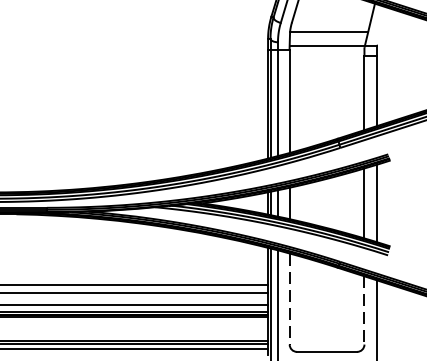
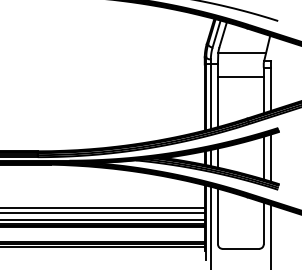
line: (326, 47) -> (240, 77), moved
line: (290, 298) -> (218, 216), dashed -> solid
line: (364, 310) -> (263, 223), dashed -> solid

